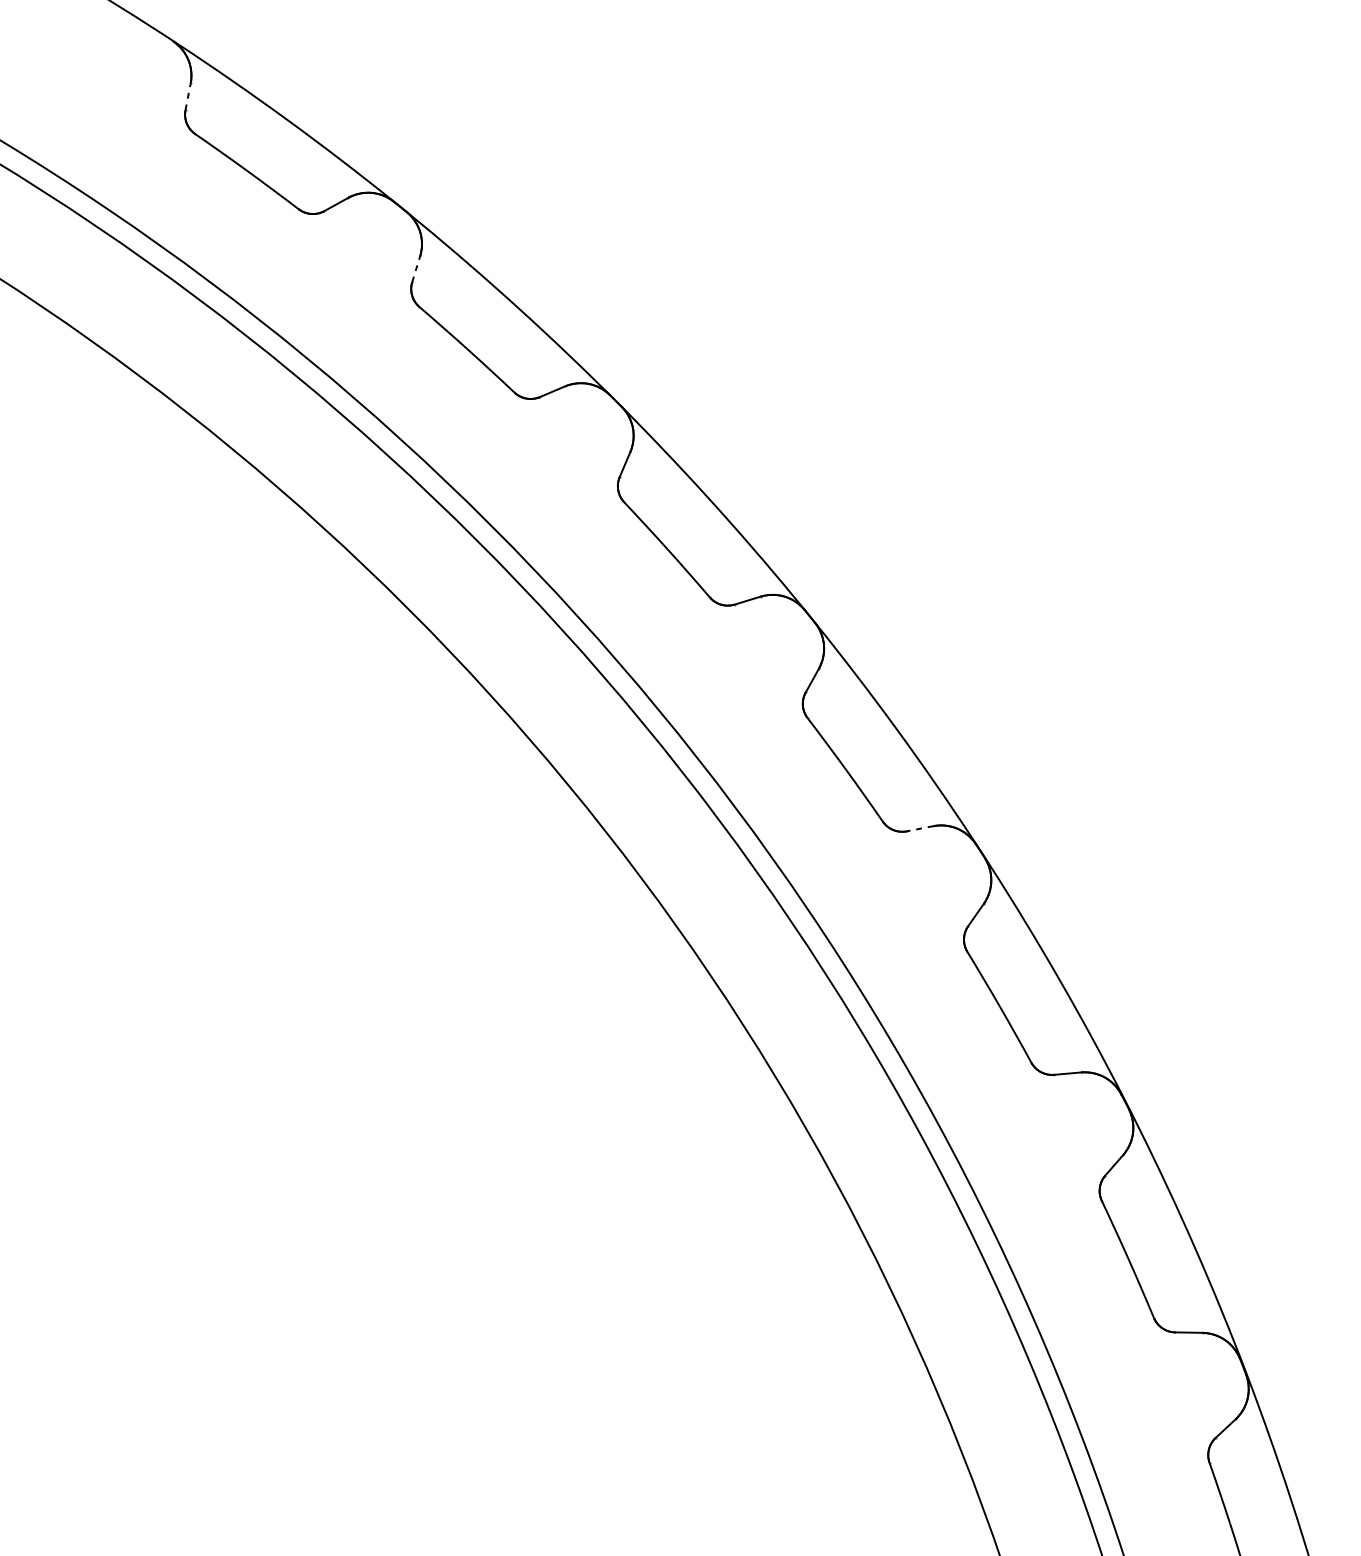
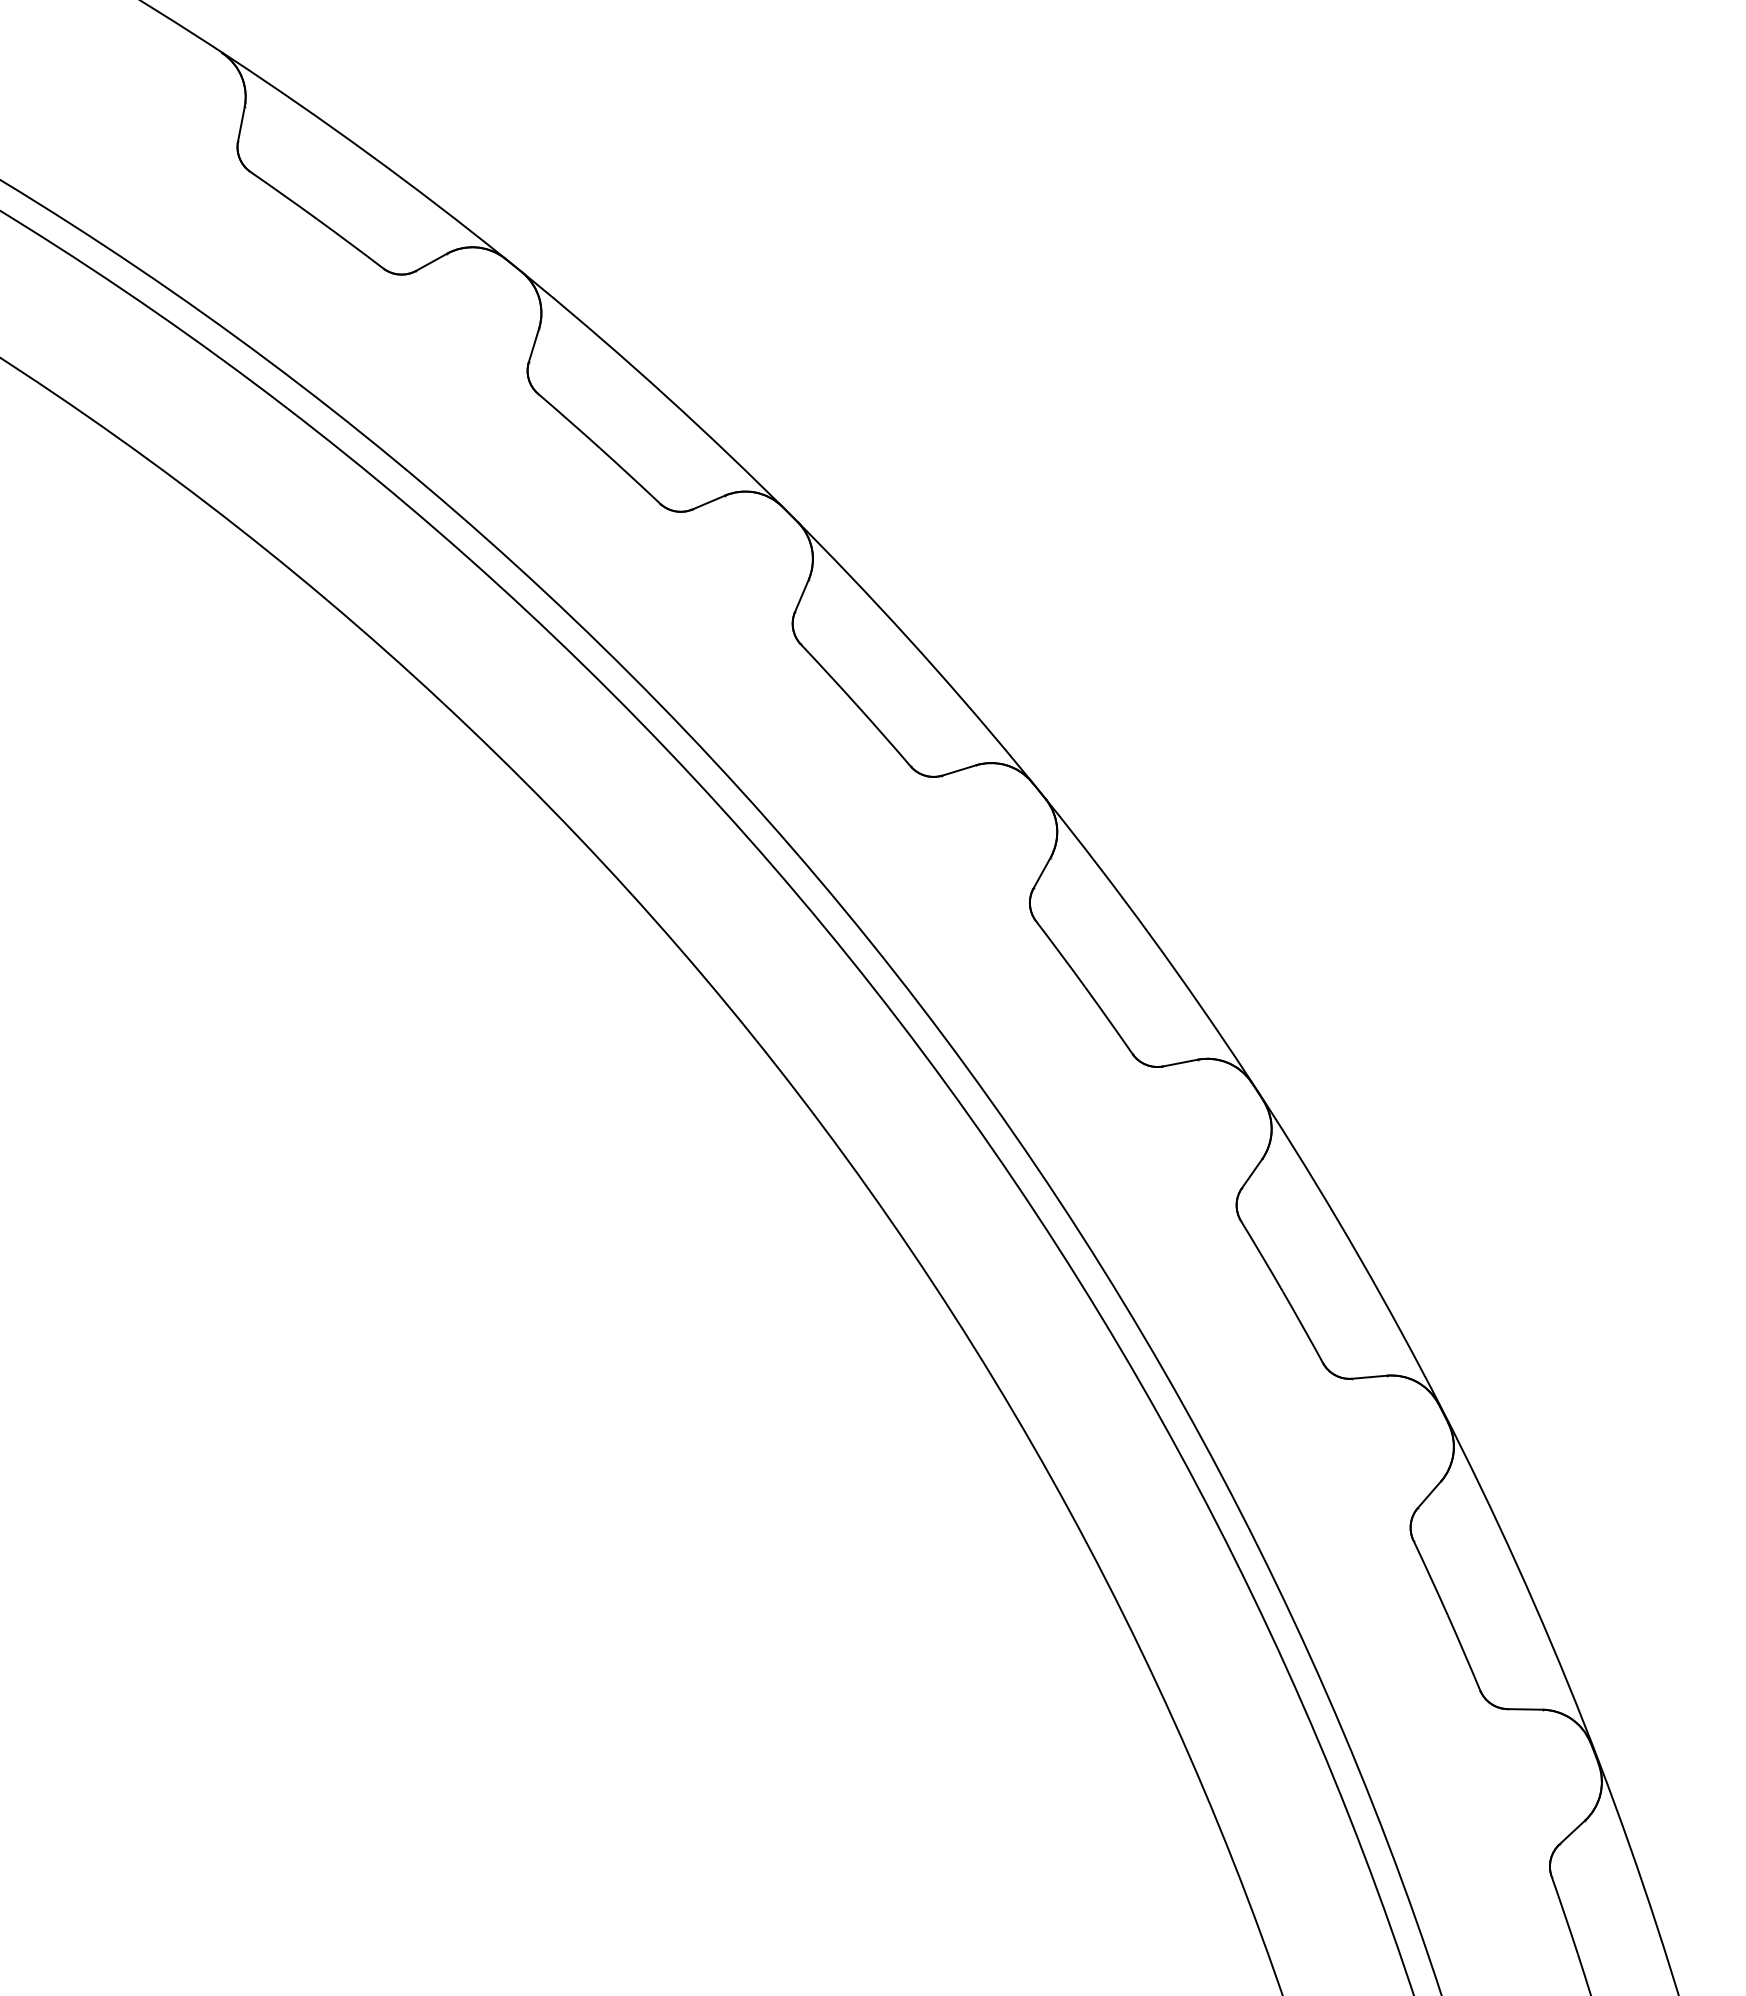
line: (188, 97) -> (241, 124), dashed -> solid
line: (416, 269) -> (534, 345), dashed -> solid
line: (920, 829) -> (1180, 1063), dashed -> solid

